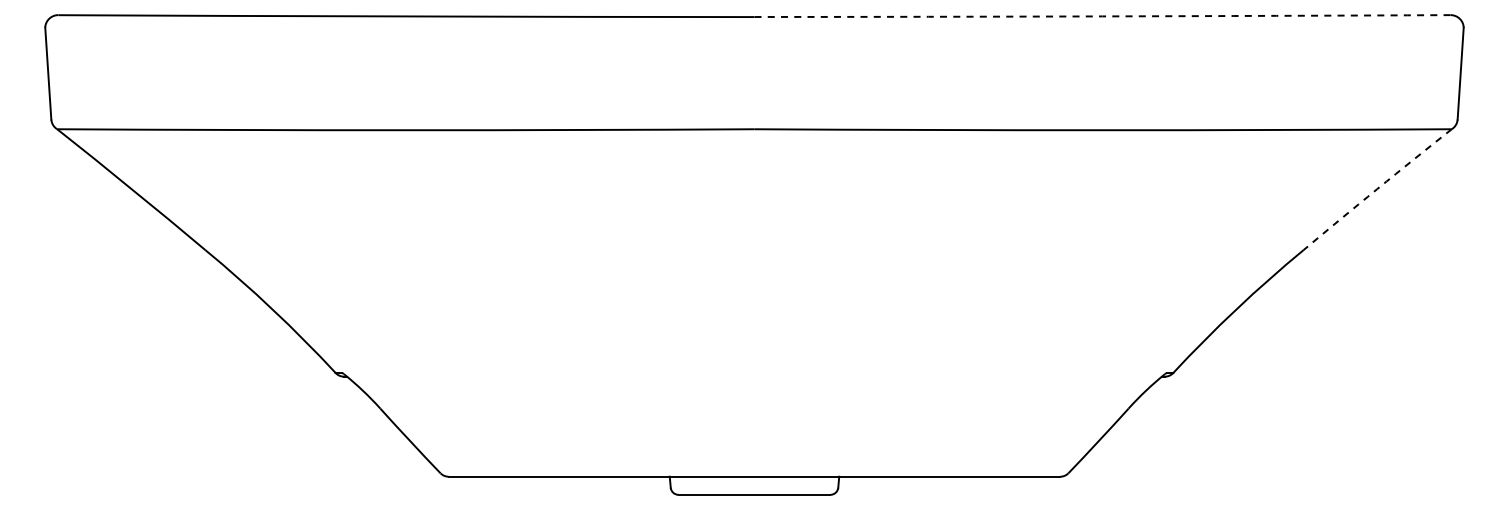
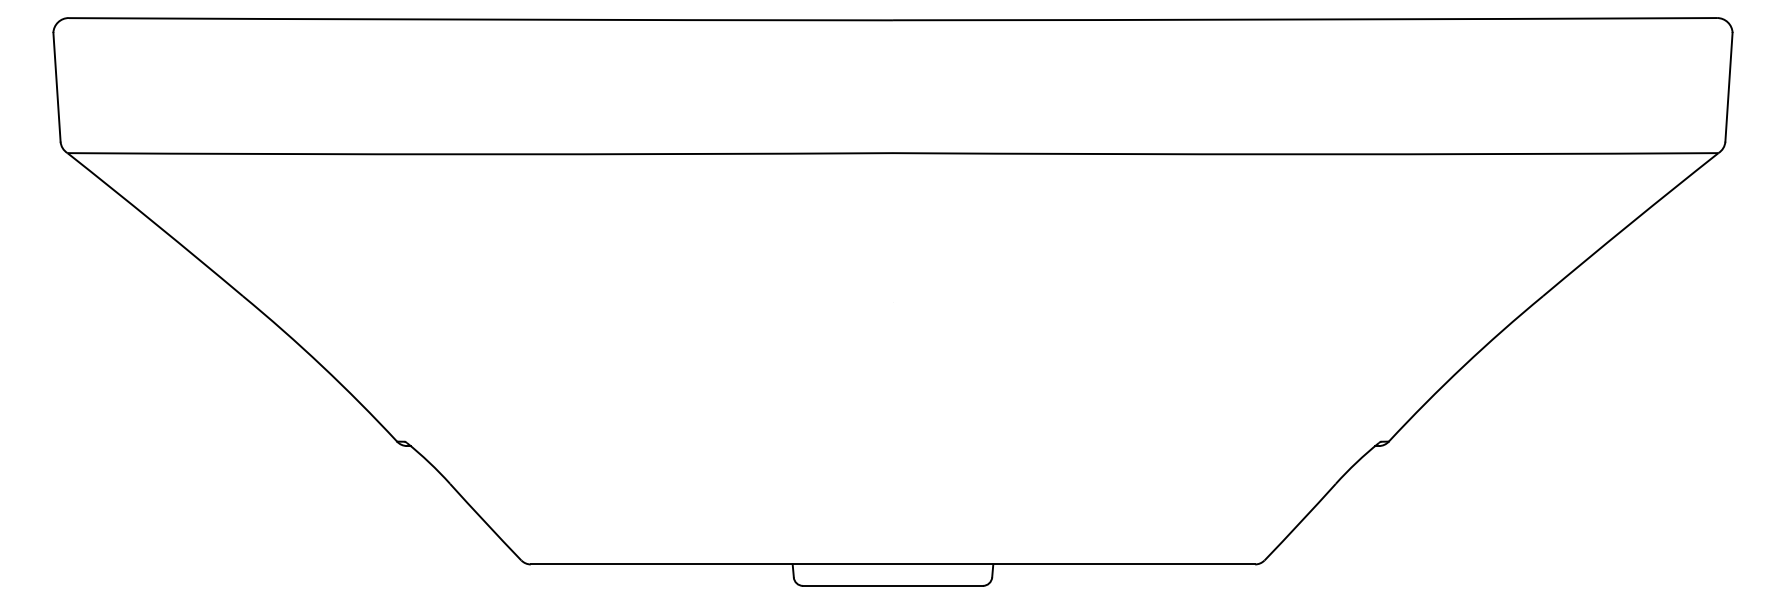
arc: (1102, 16) -> (1304, 19), dashed -> solid
arc: (1377, 189) -> (1630, 224), dashed -> solid

